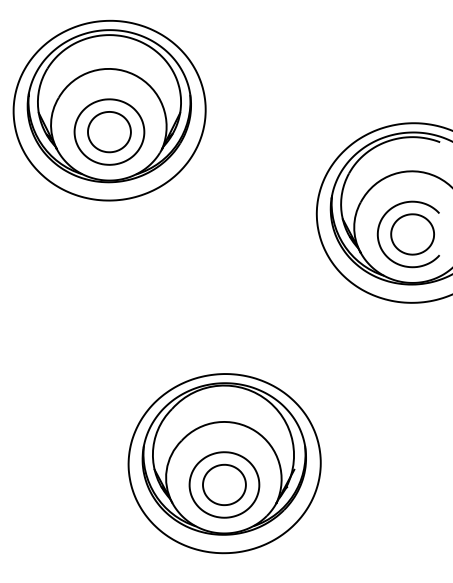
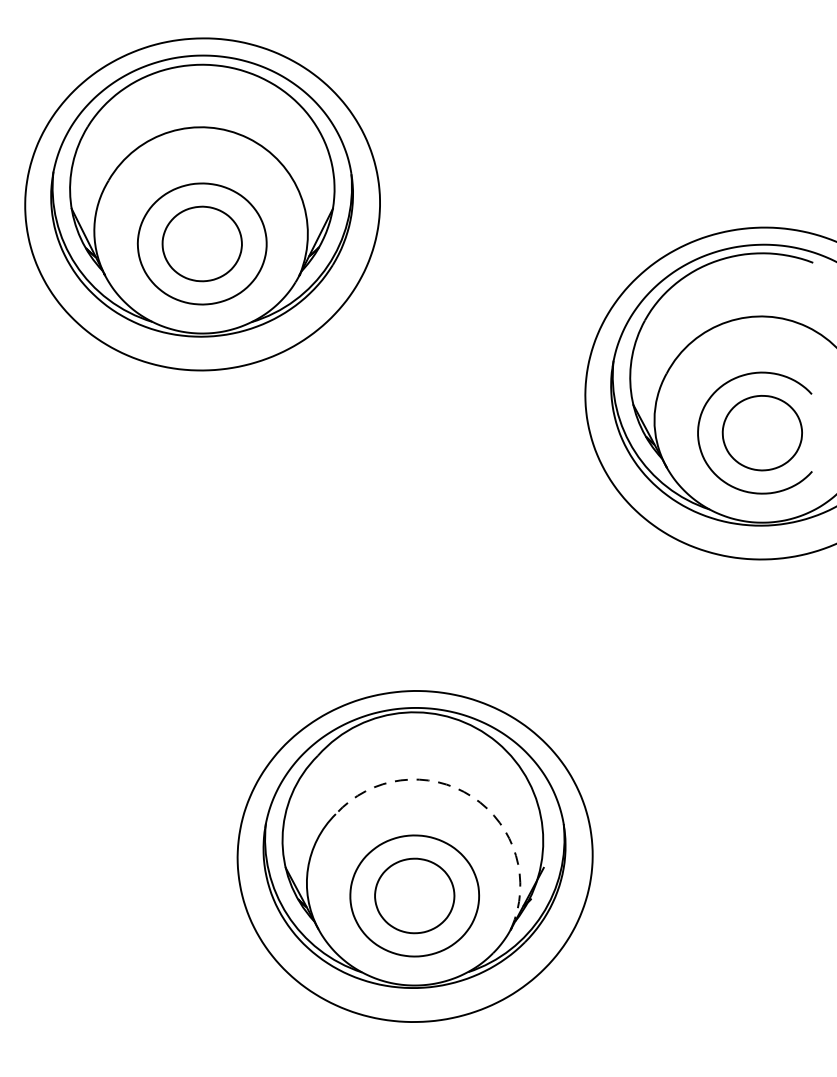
arc: (255, 431) -> (472, 797), solid -> dashed

